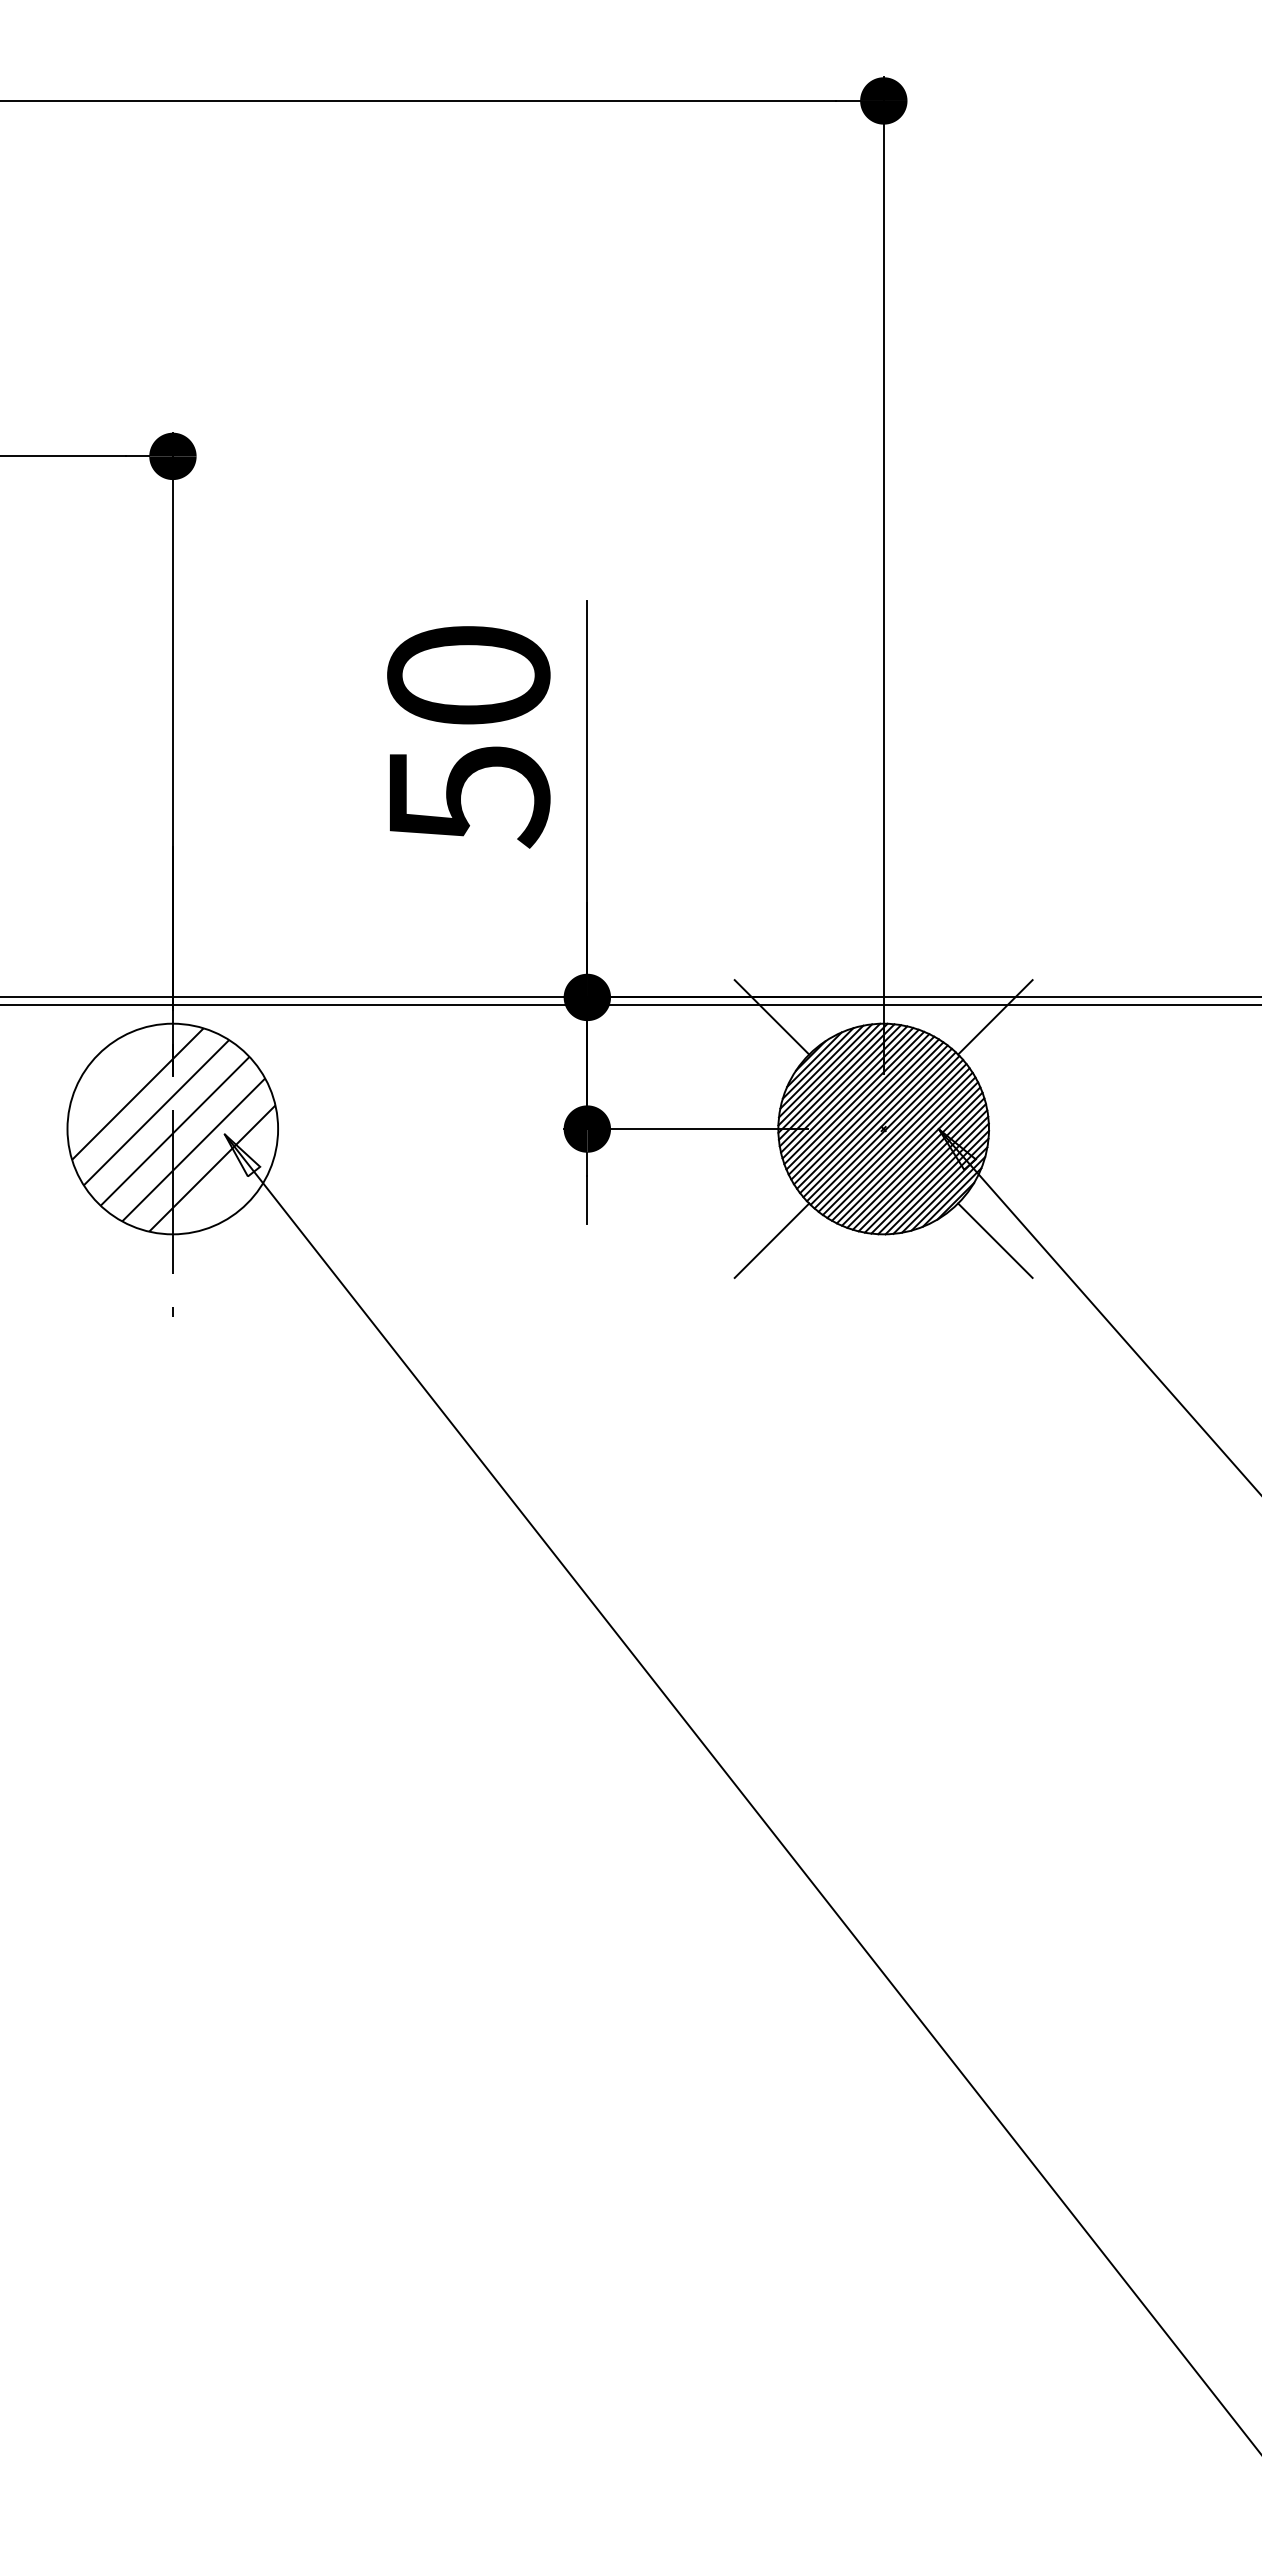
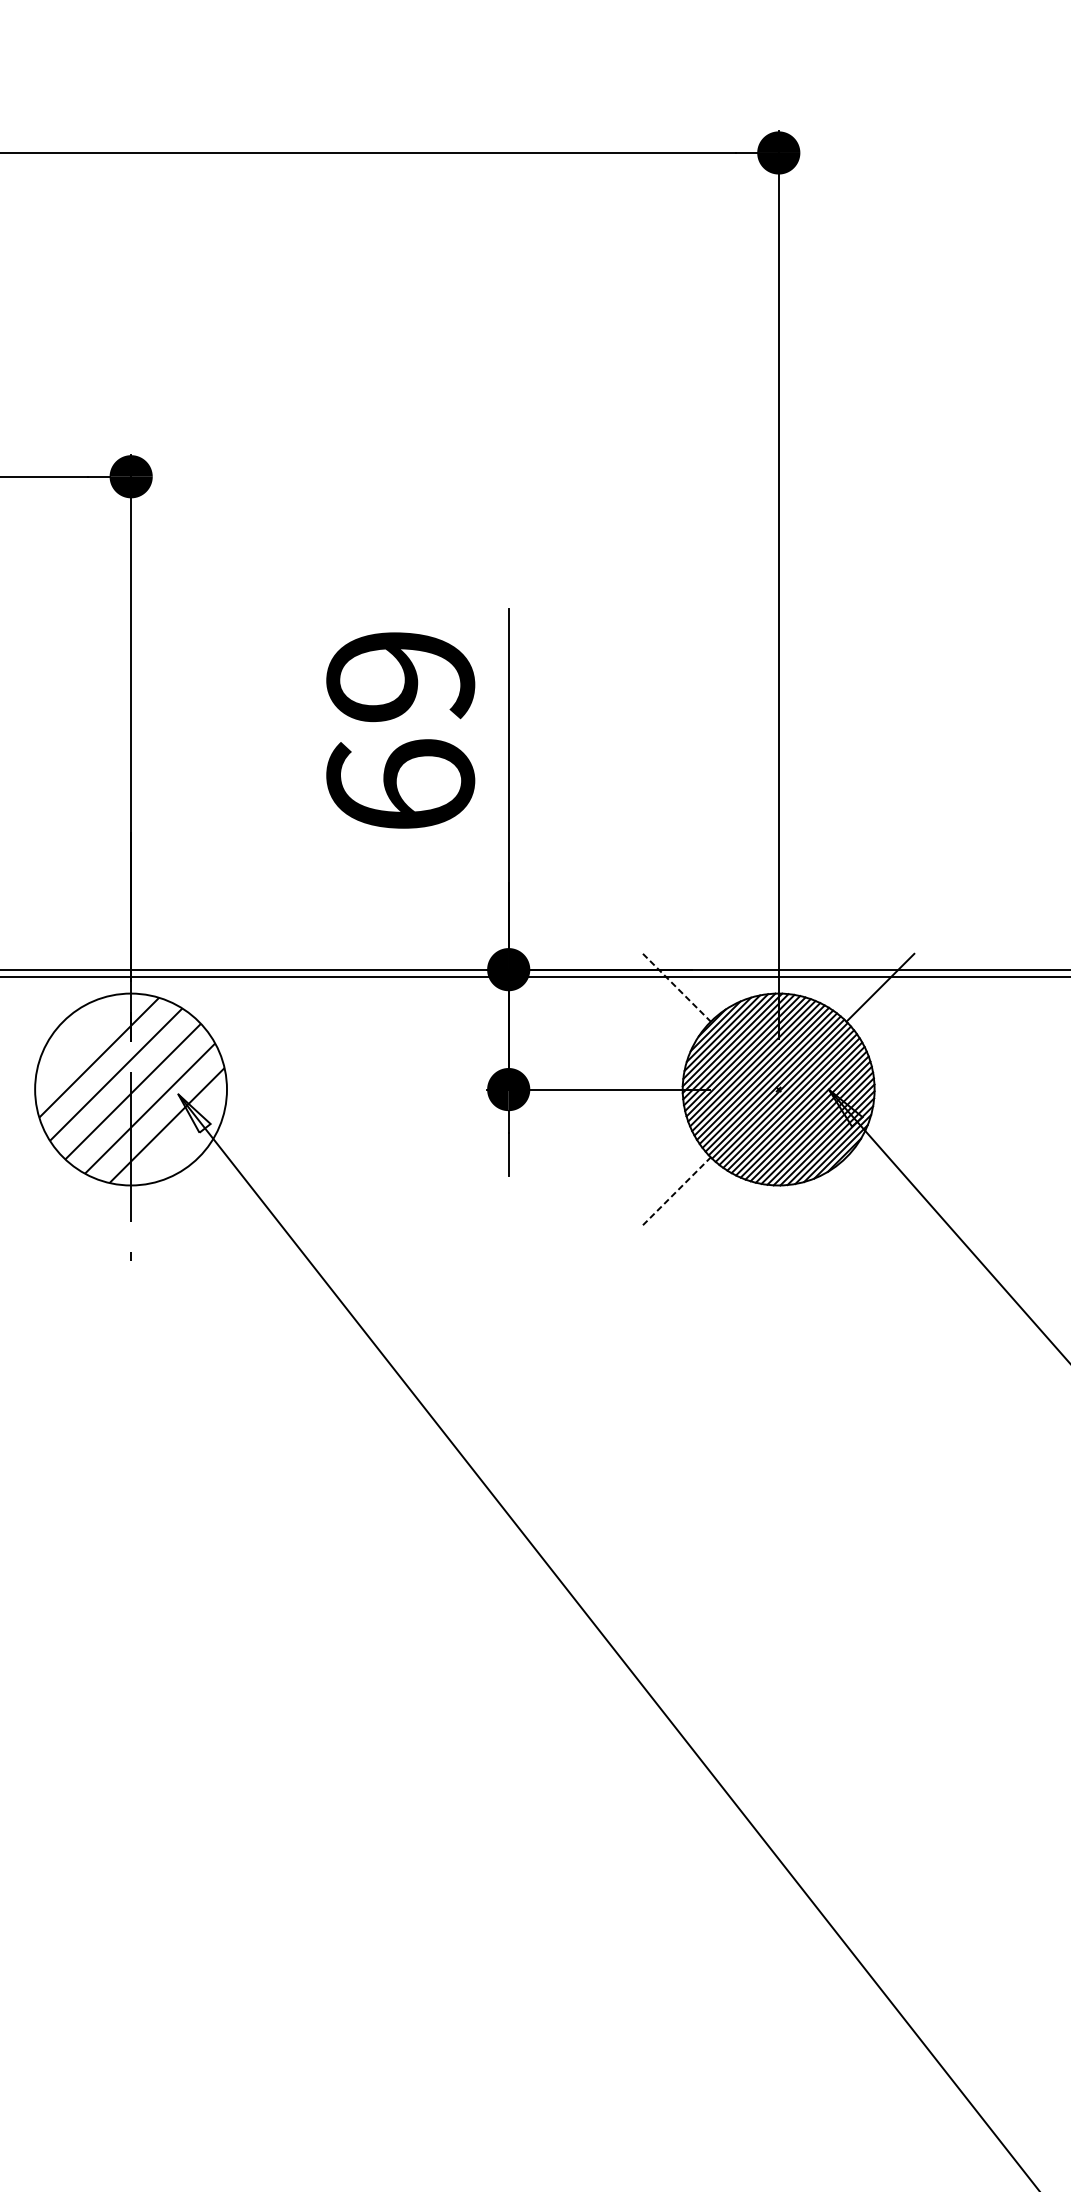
text: (468, 737) -> (400, 732), 50 -> 69
line: (771, 1017) -> (676, 987), solid -> dashed
line: (771, 1240) -> (676, 1191), solid -> dashed
line: (995, 1240) -> (880, 1191), removed

